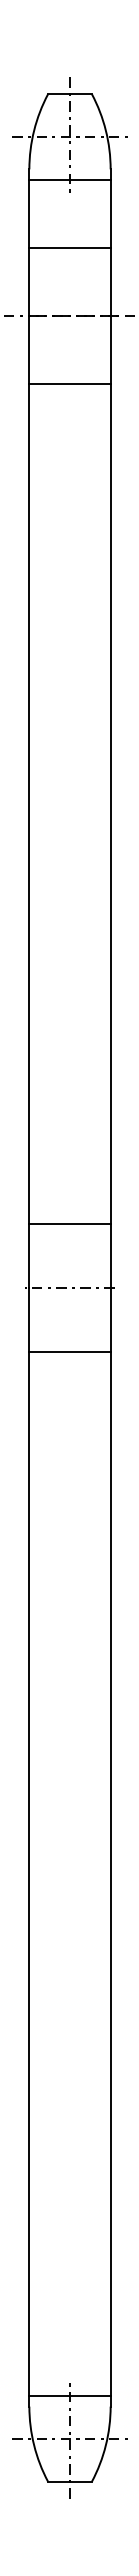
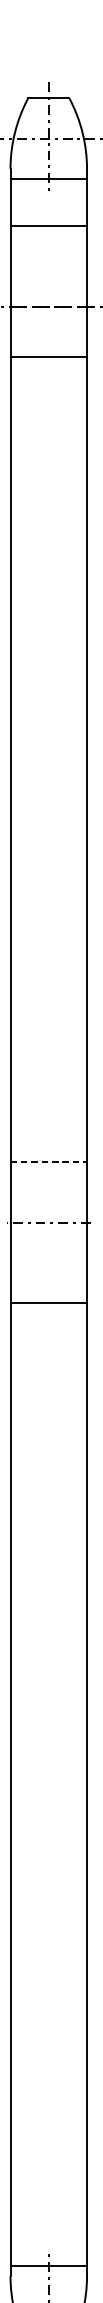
line: (69, 248) -> (48, 225), moved
line: (69, 383) -> (48, 356), moved
line: (70, 1223) -> (49, 1161), solid -> dashed
line: (69, 1352) -> (48, 1303), moved

